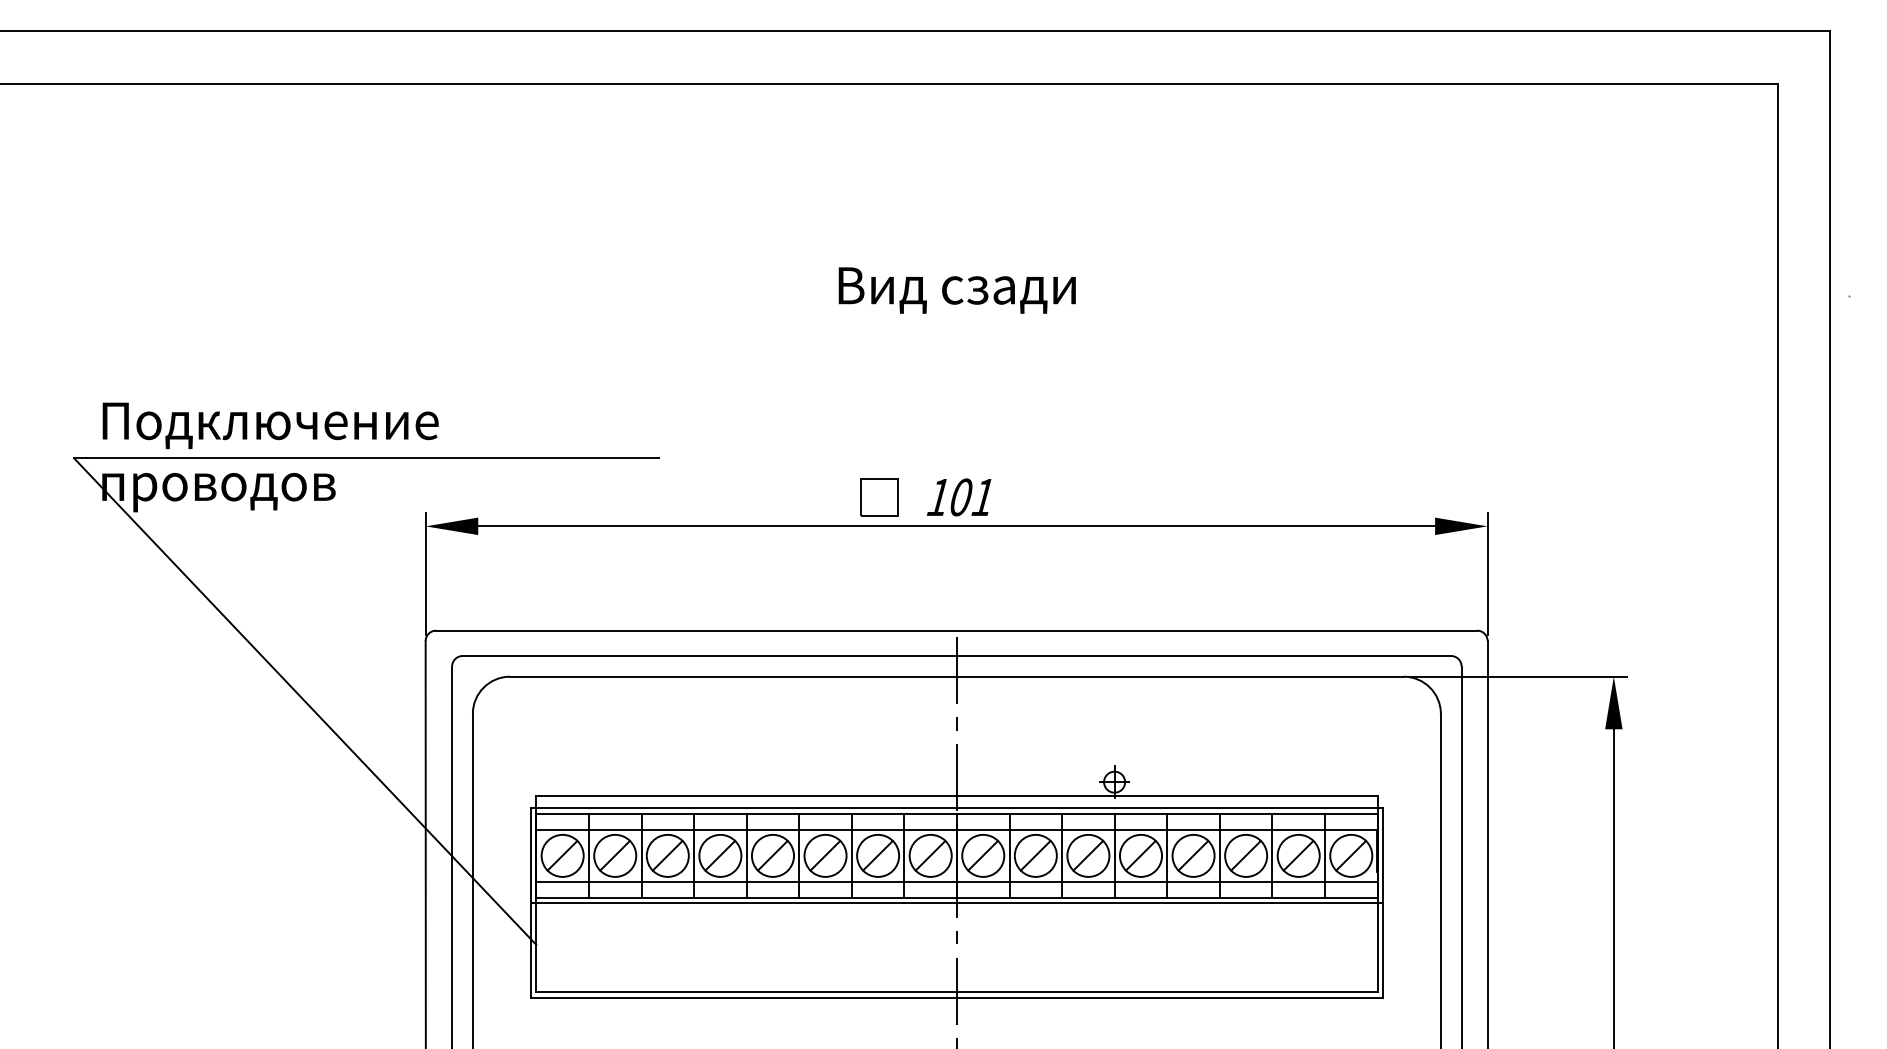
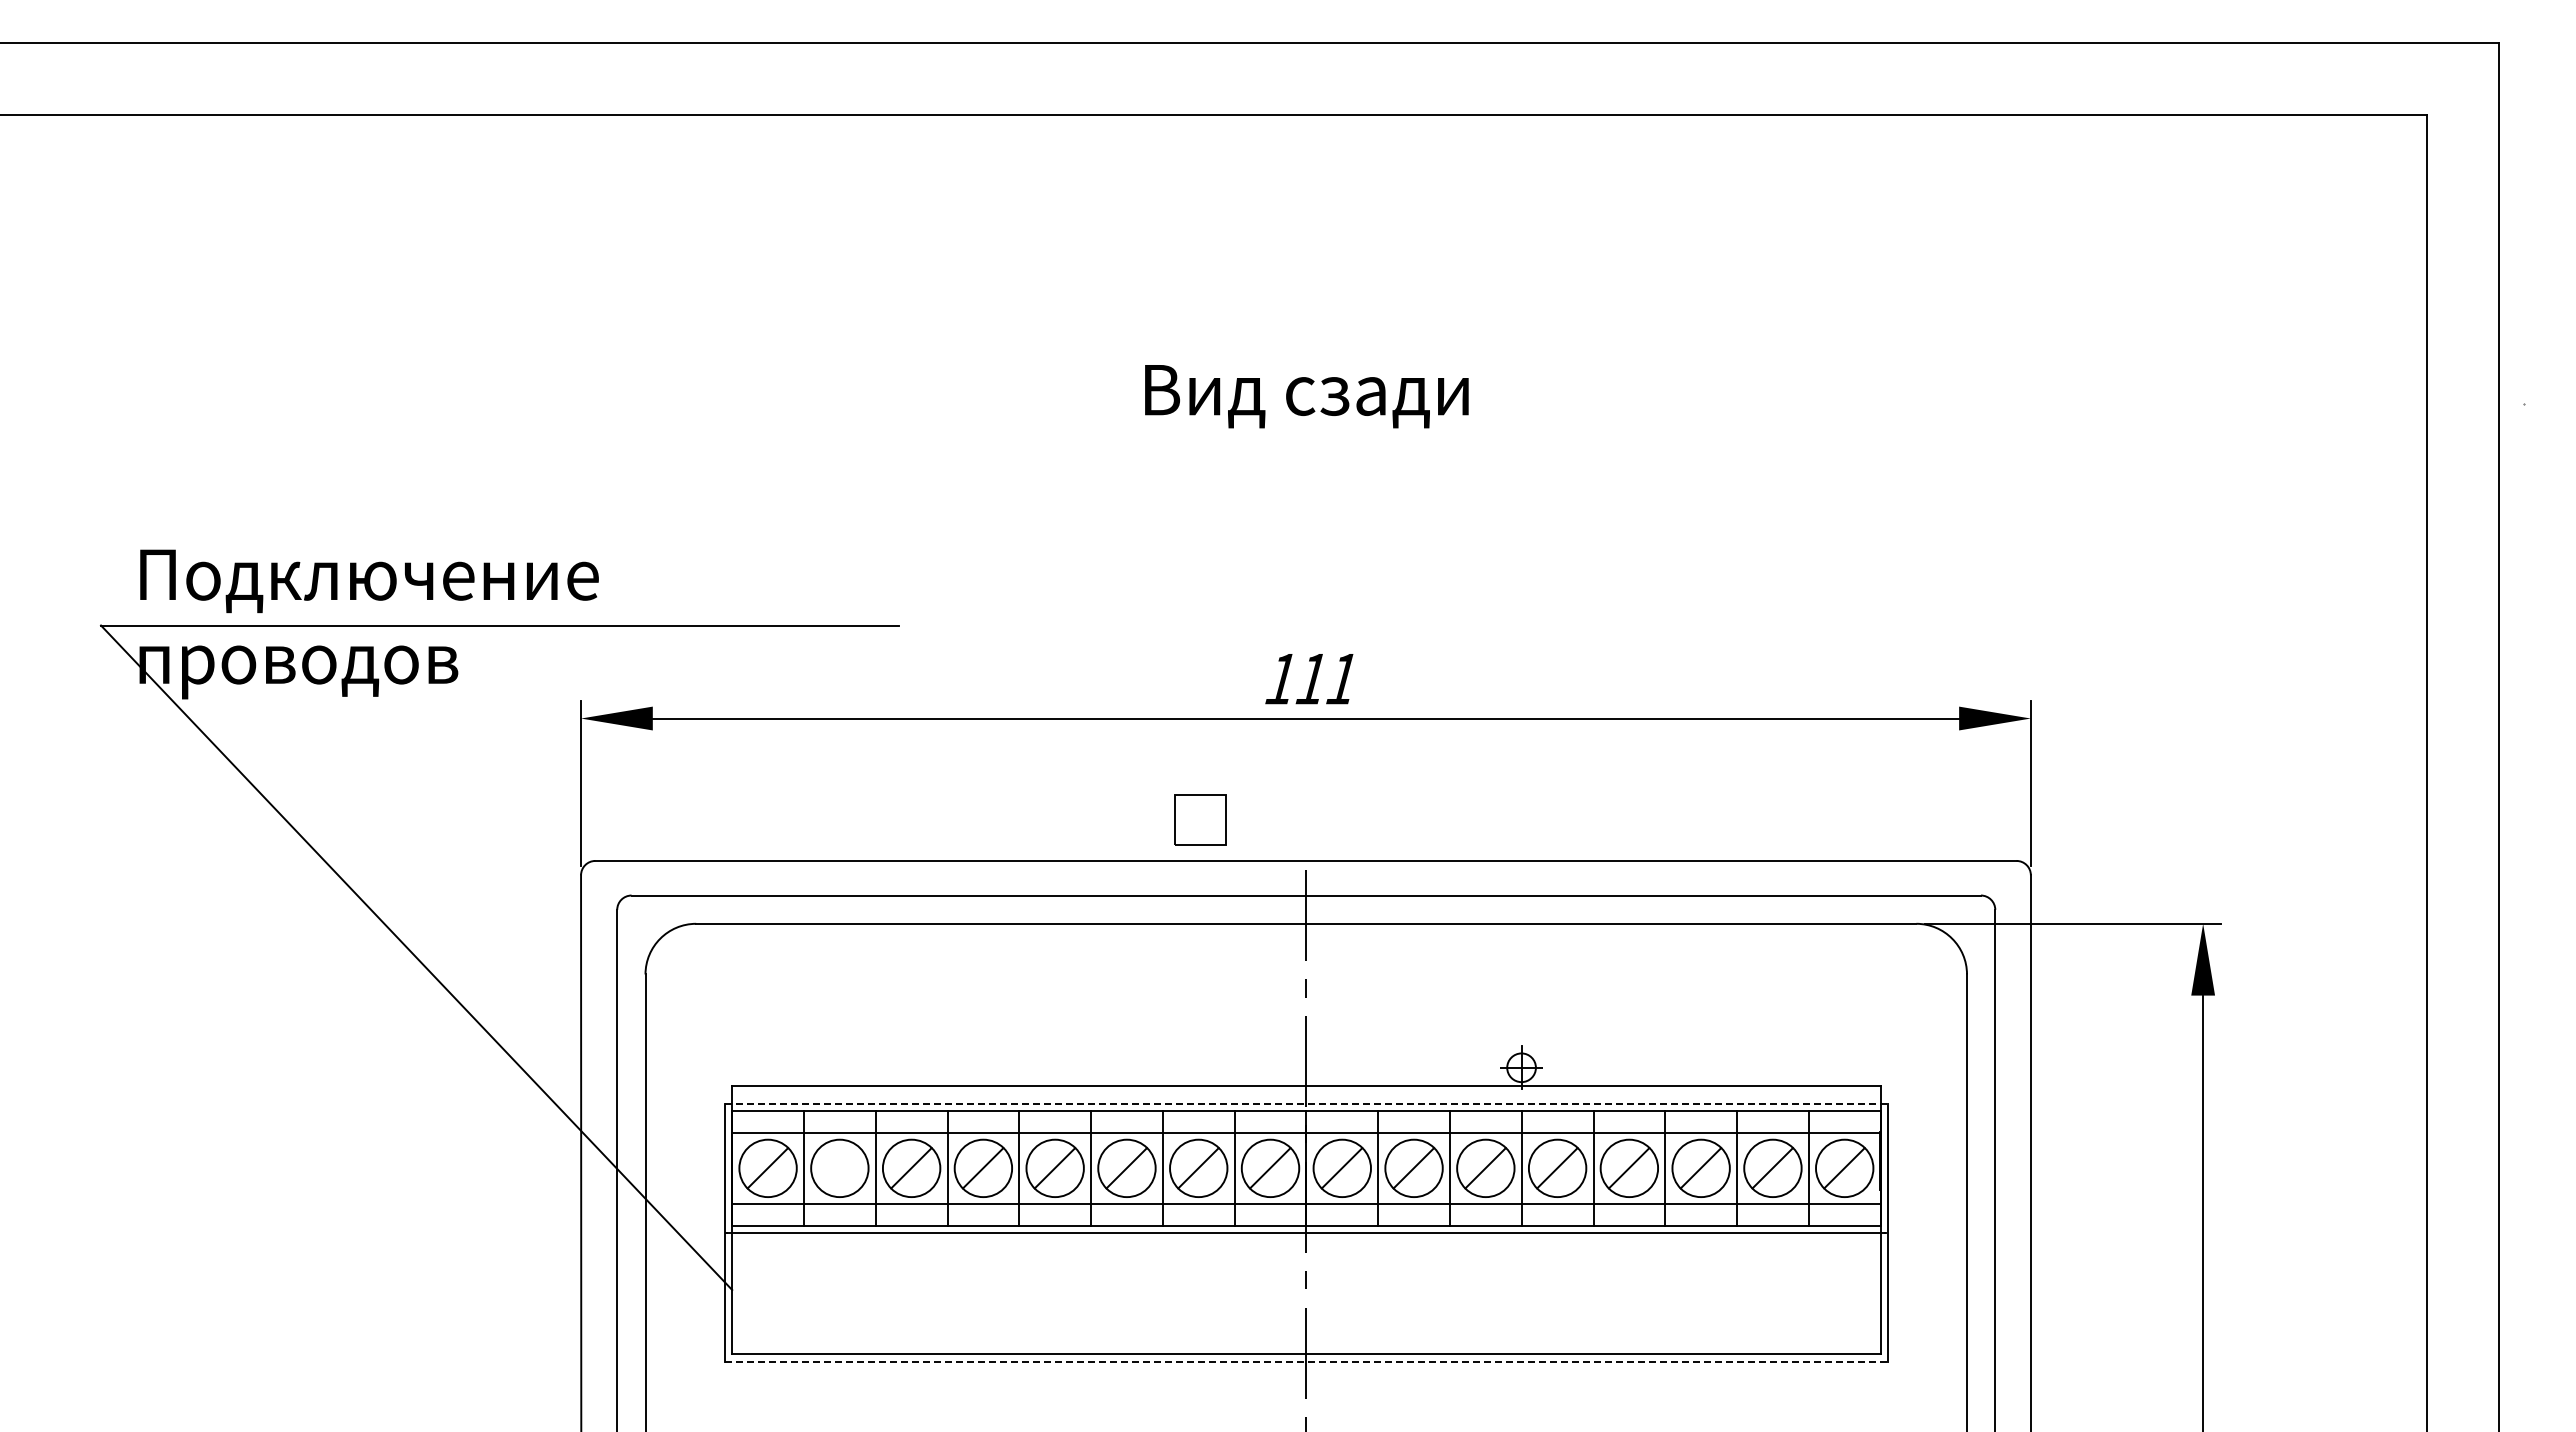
part: (879, 497) -> (1200, 819), moved
text: (960, 497) -> (1311, 678), 101 -> 111
line: (957, 808) -> (1306, 1103), solid -> dashed
line: (614, 855) -> (839, 1168), removed
line: (957, 997) -> (1306, 1361), solid -> dashed

